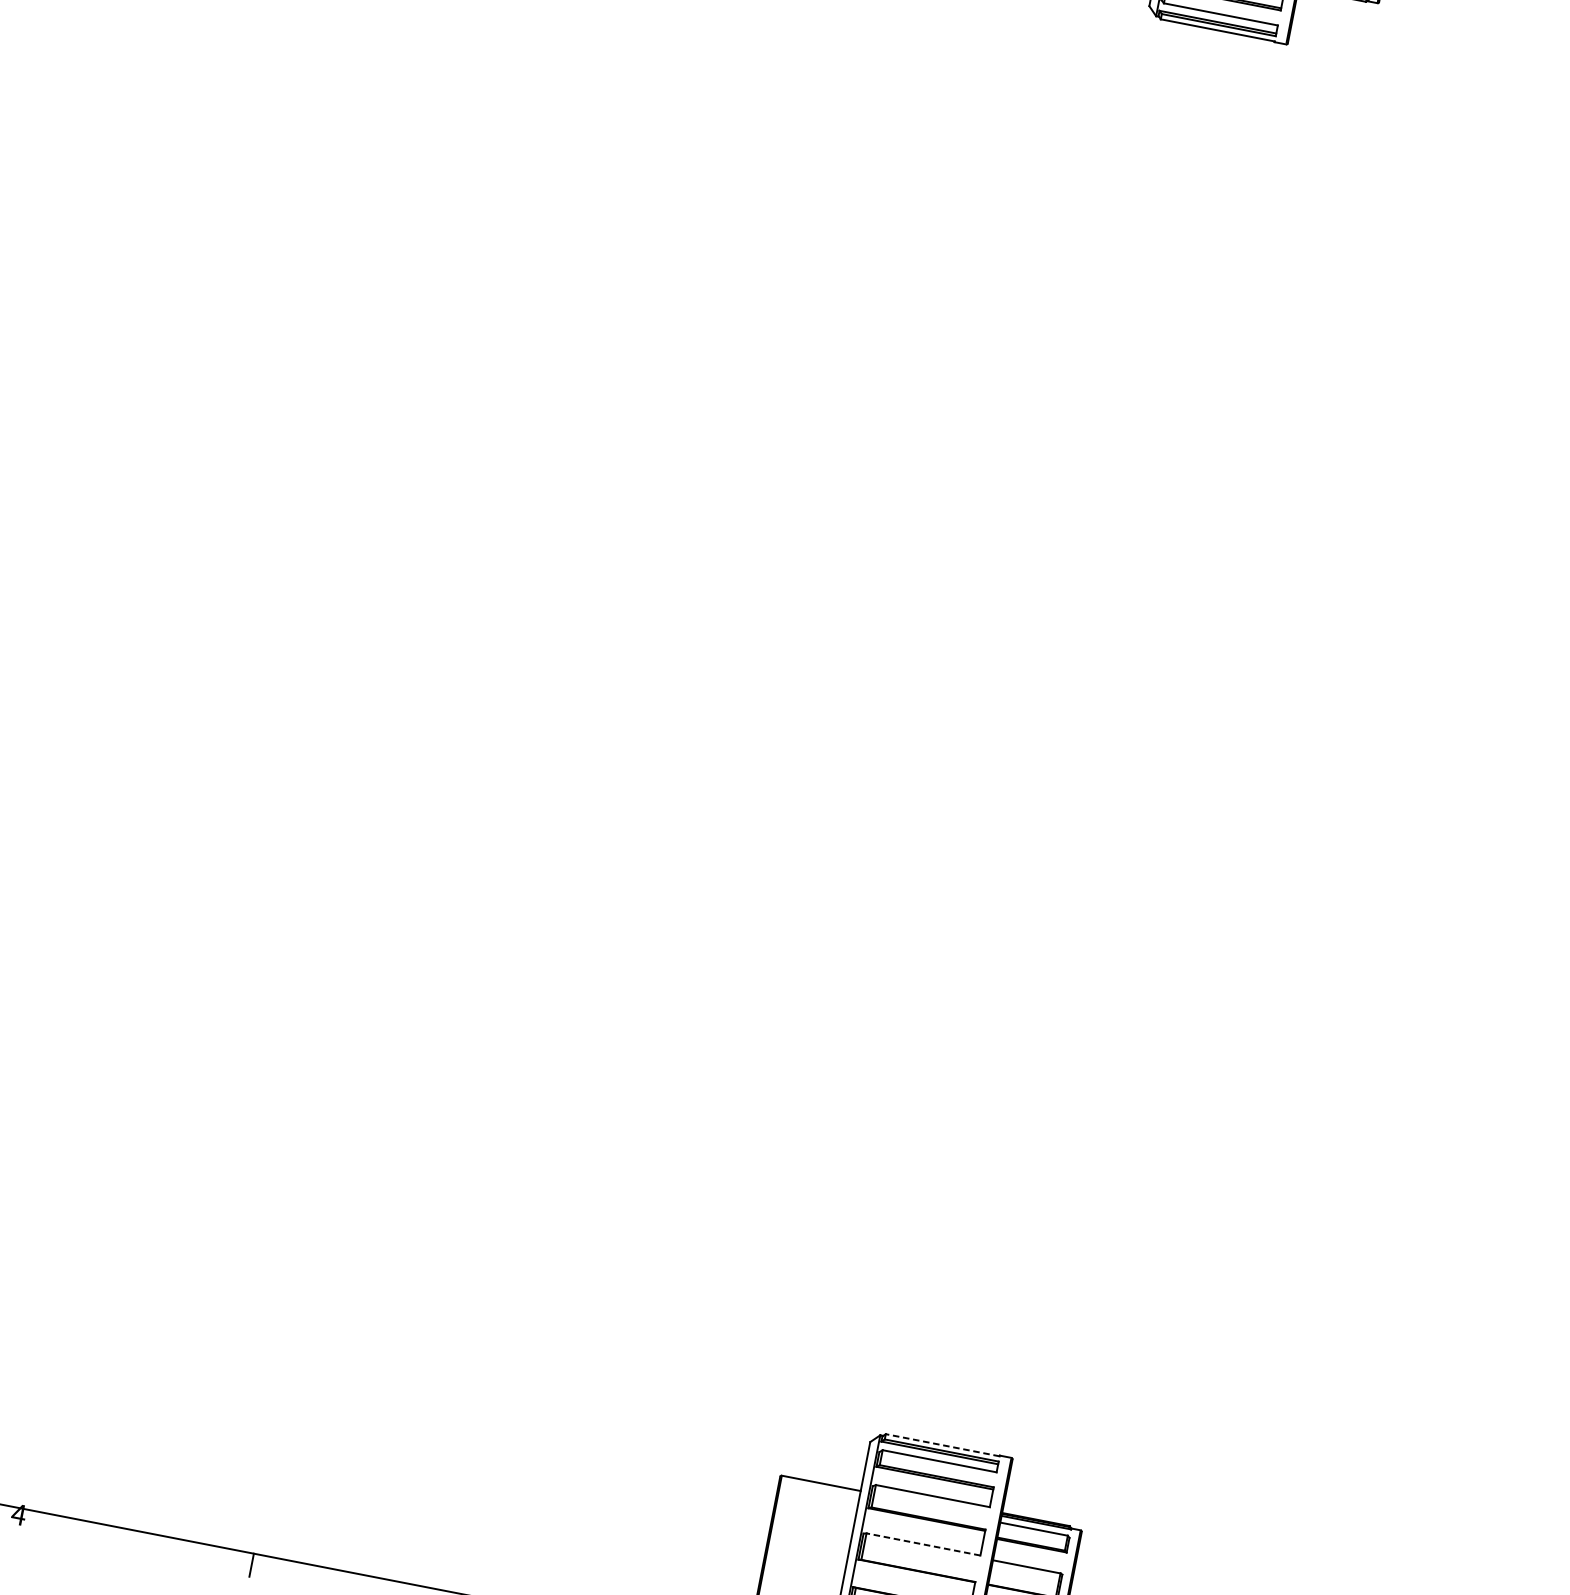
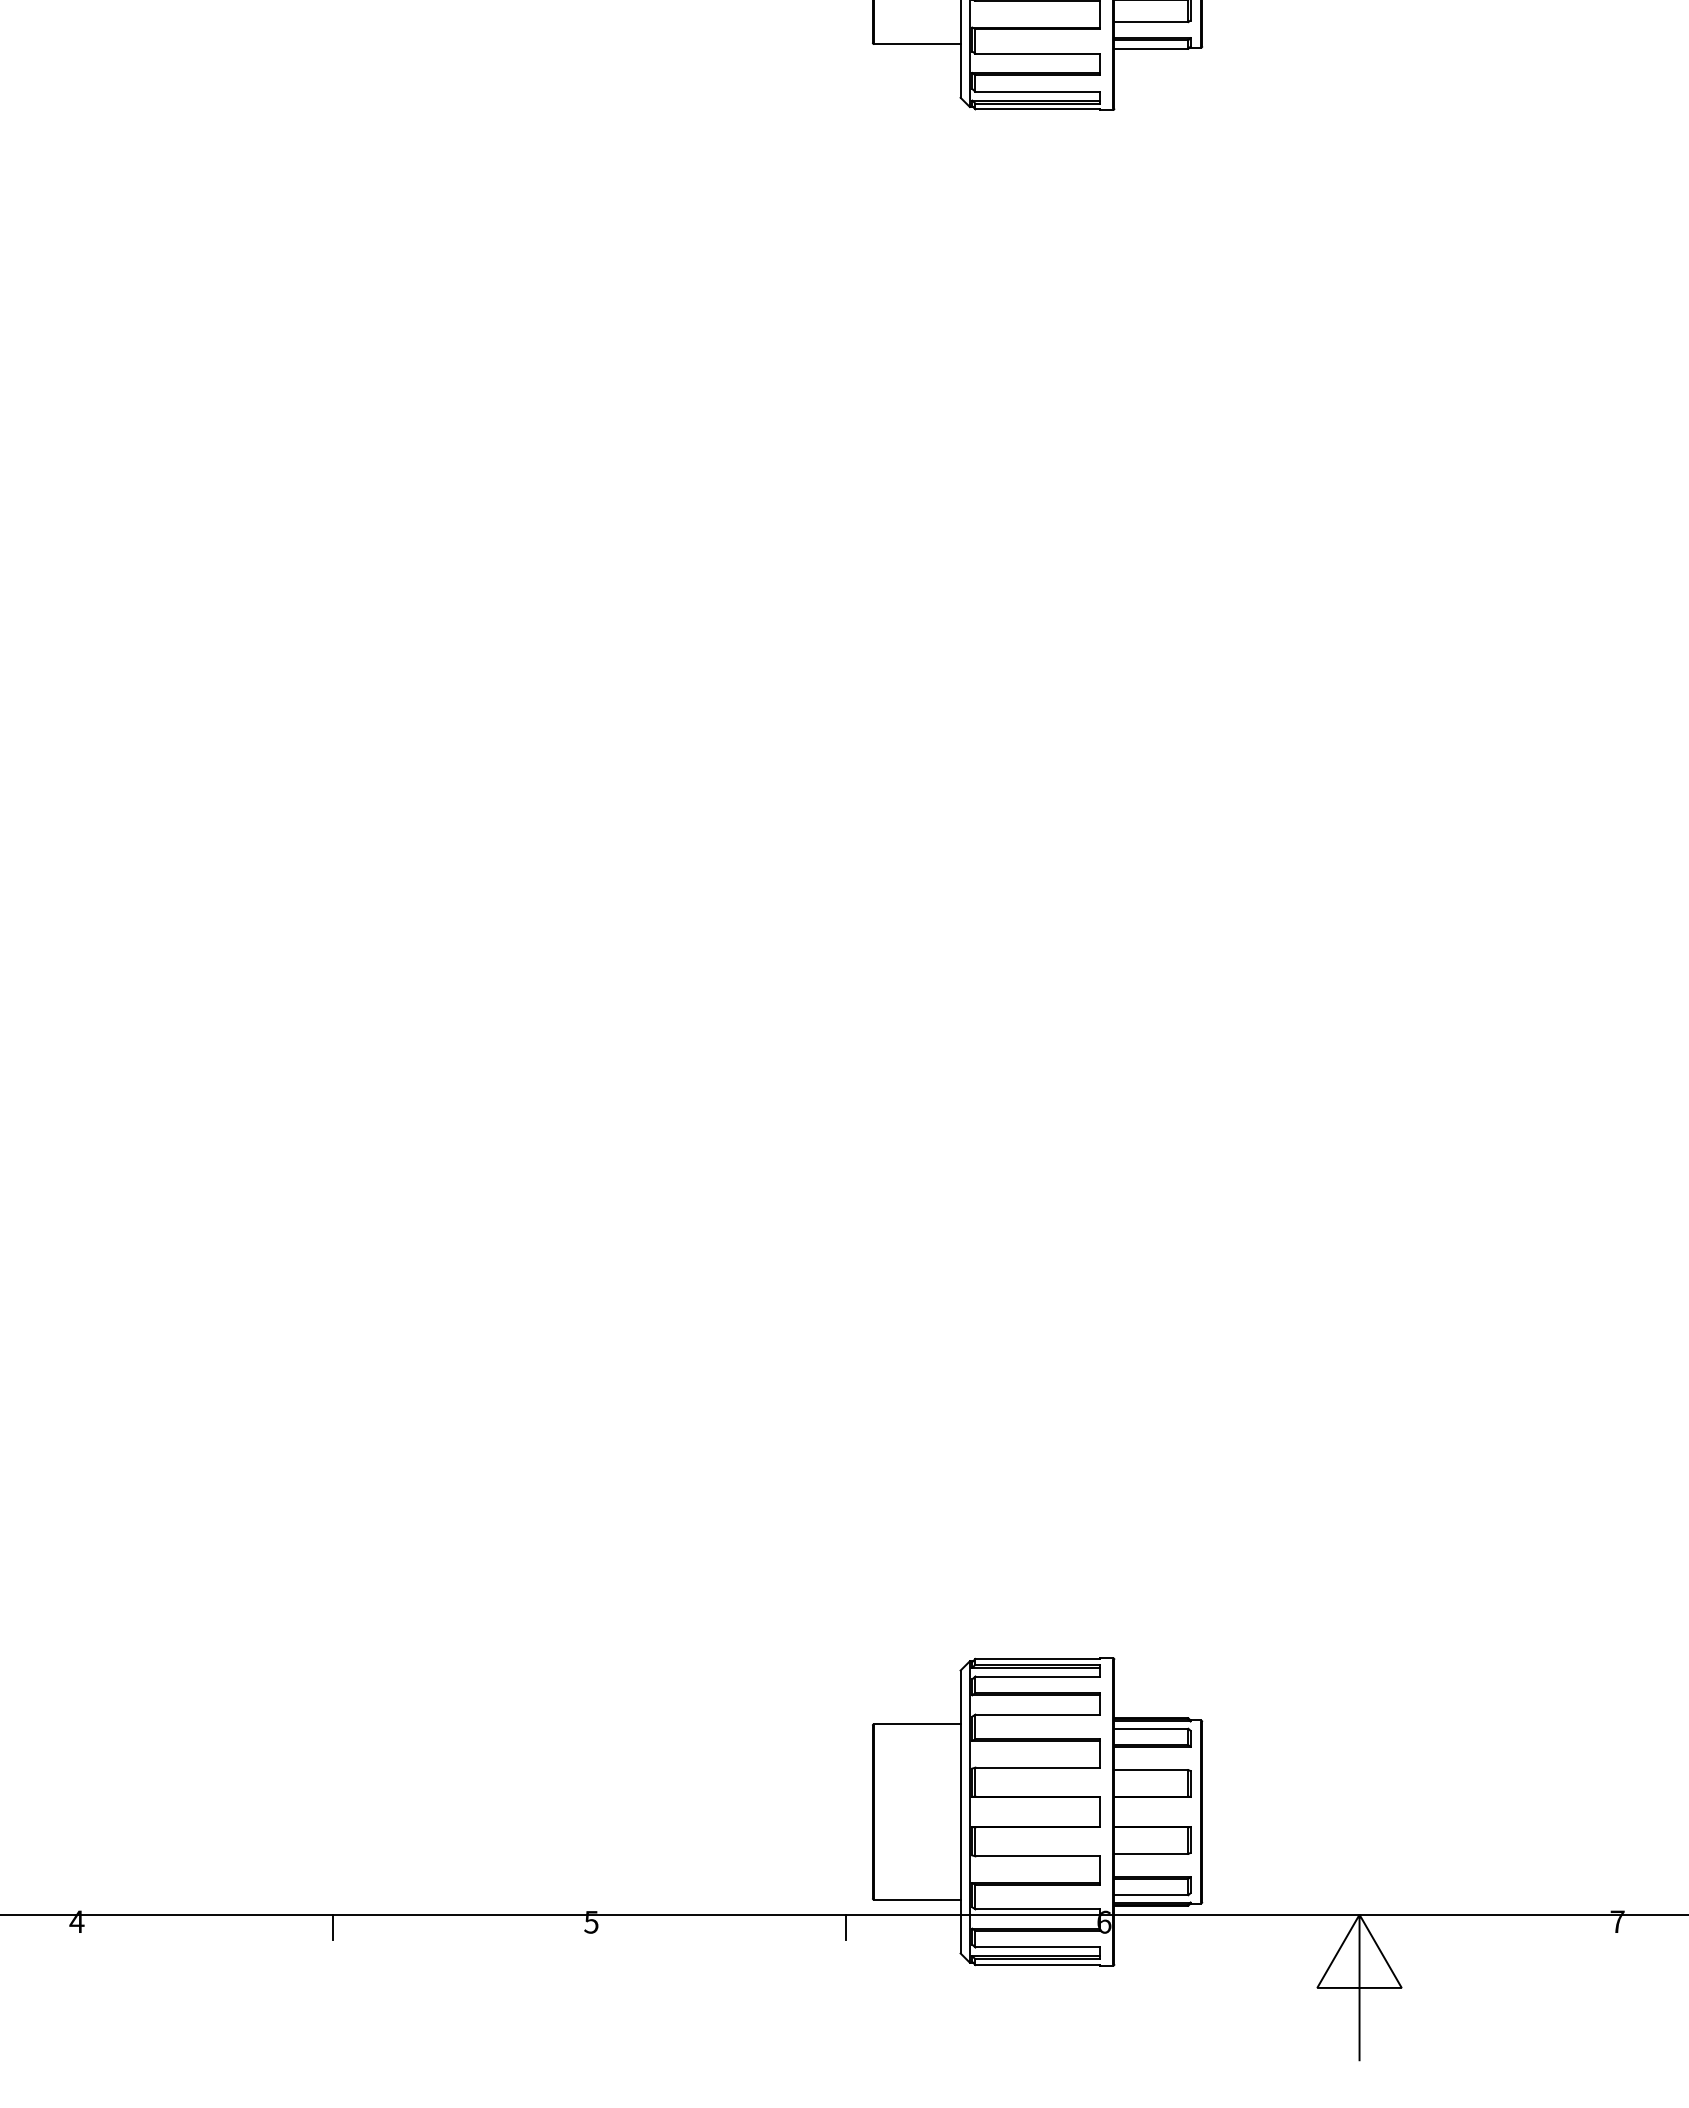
line: (942, 1444) -> (1037, 1658), dashed -> solid
line: (923, 1544) -> (1037, 1767), dashed -> solid

